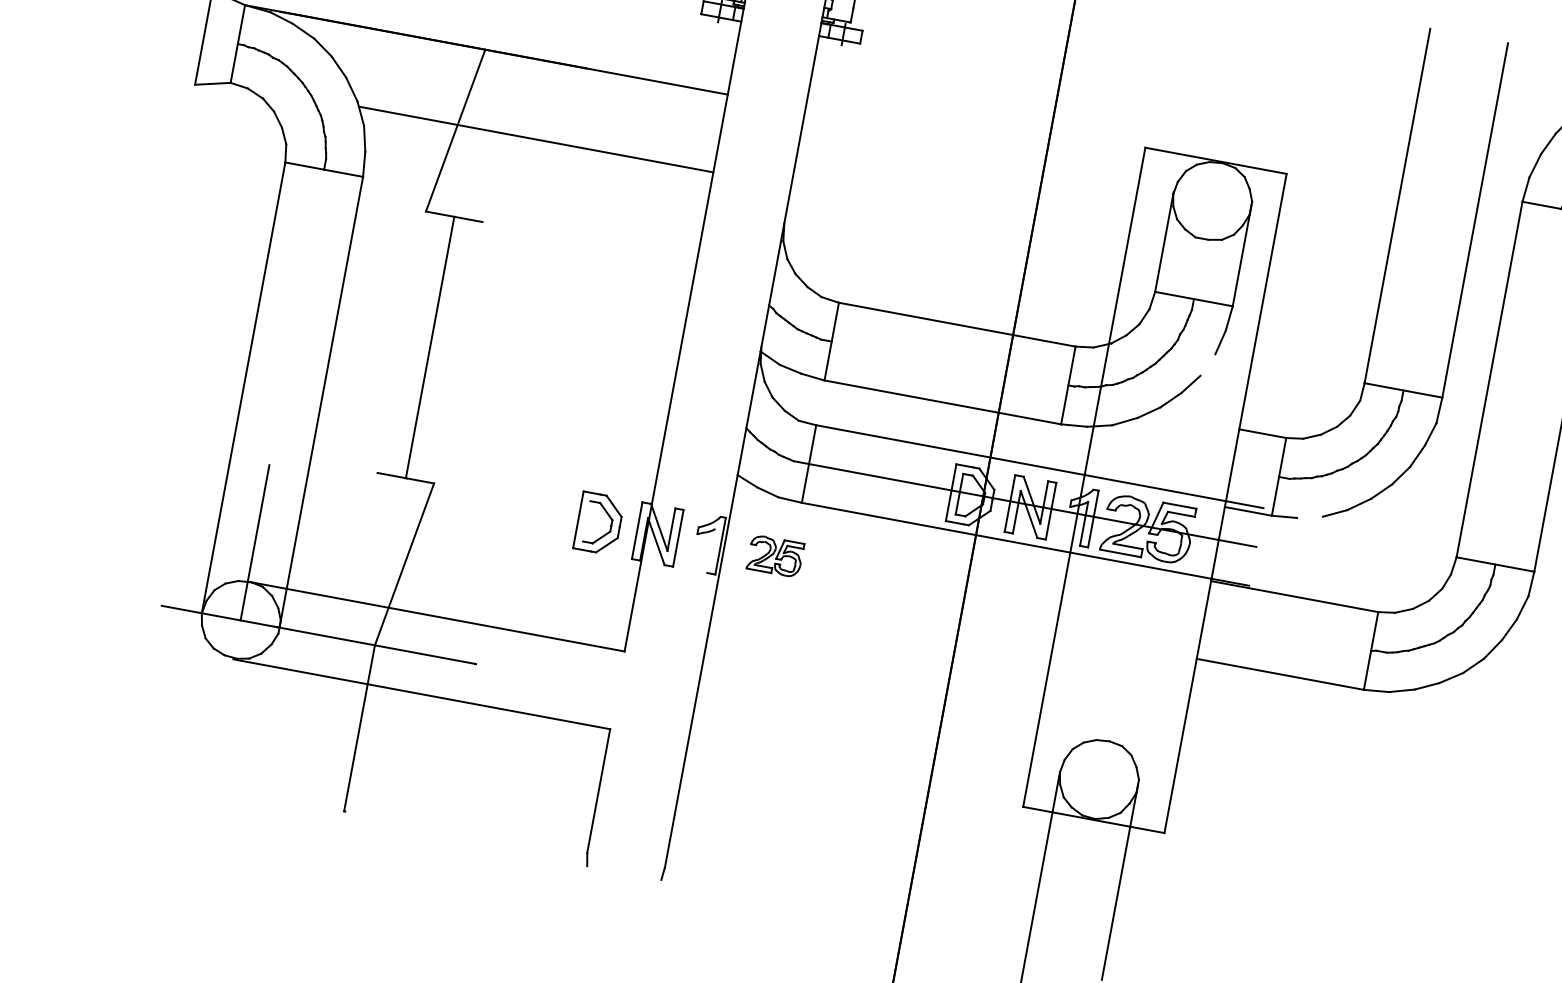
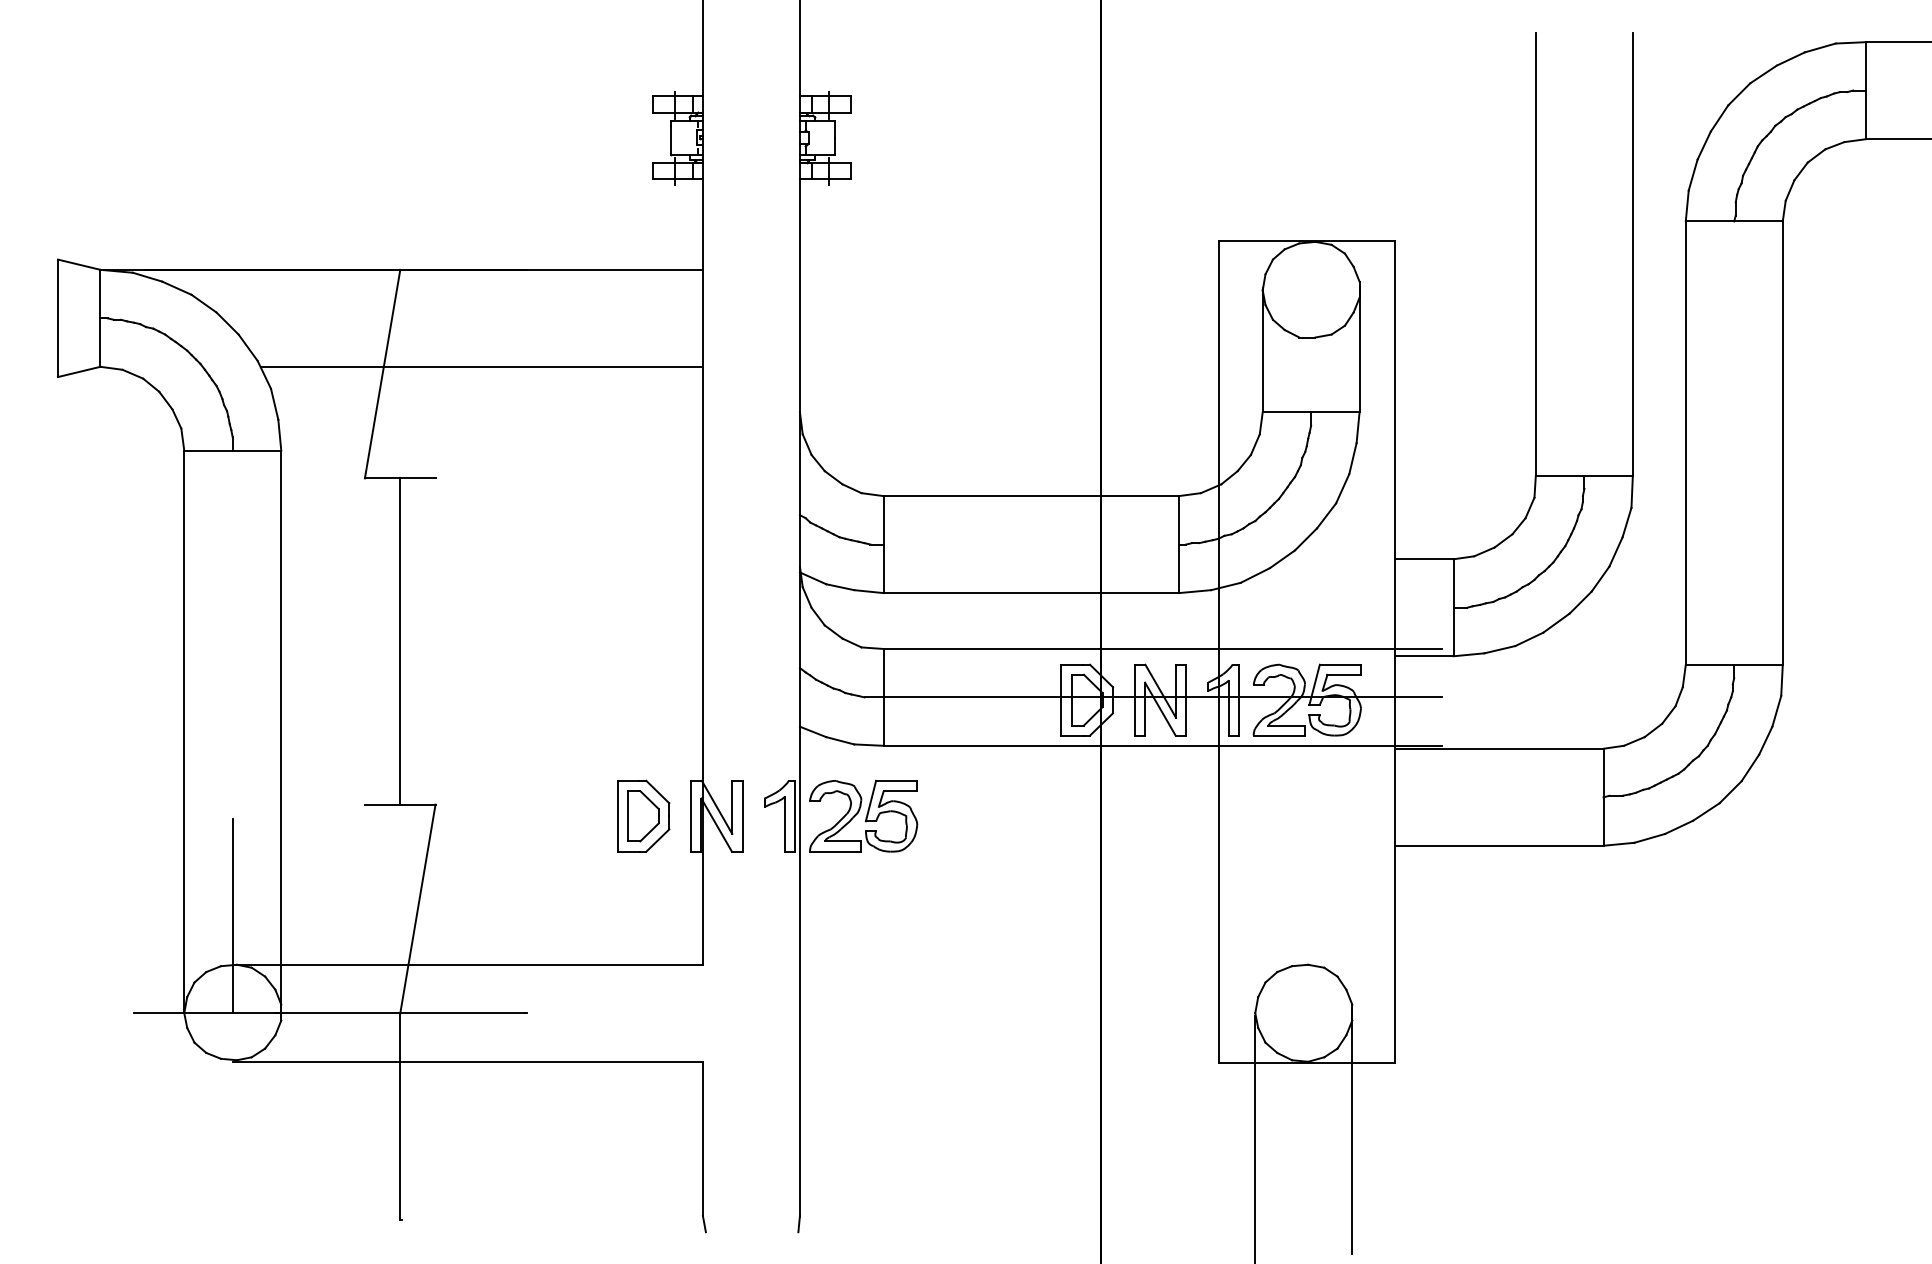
line: (1207, 364) -> (1342, 488), added
line: (1309, 517) -> (1499, 649), added
line: (586, 521) -> (628, 816), added
line: (711, 550) -> (785, 823), added
part: (775, 555) -> (863, 815), size x1.67

